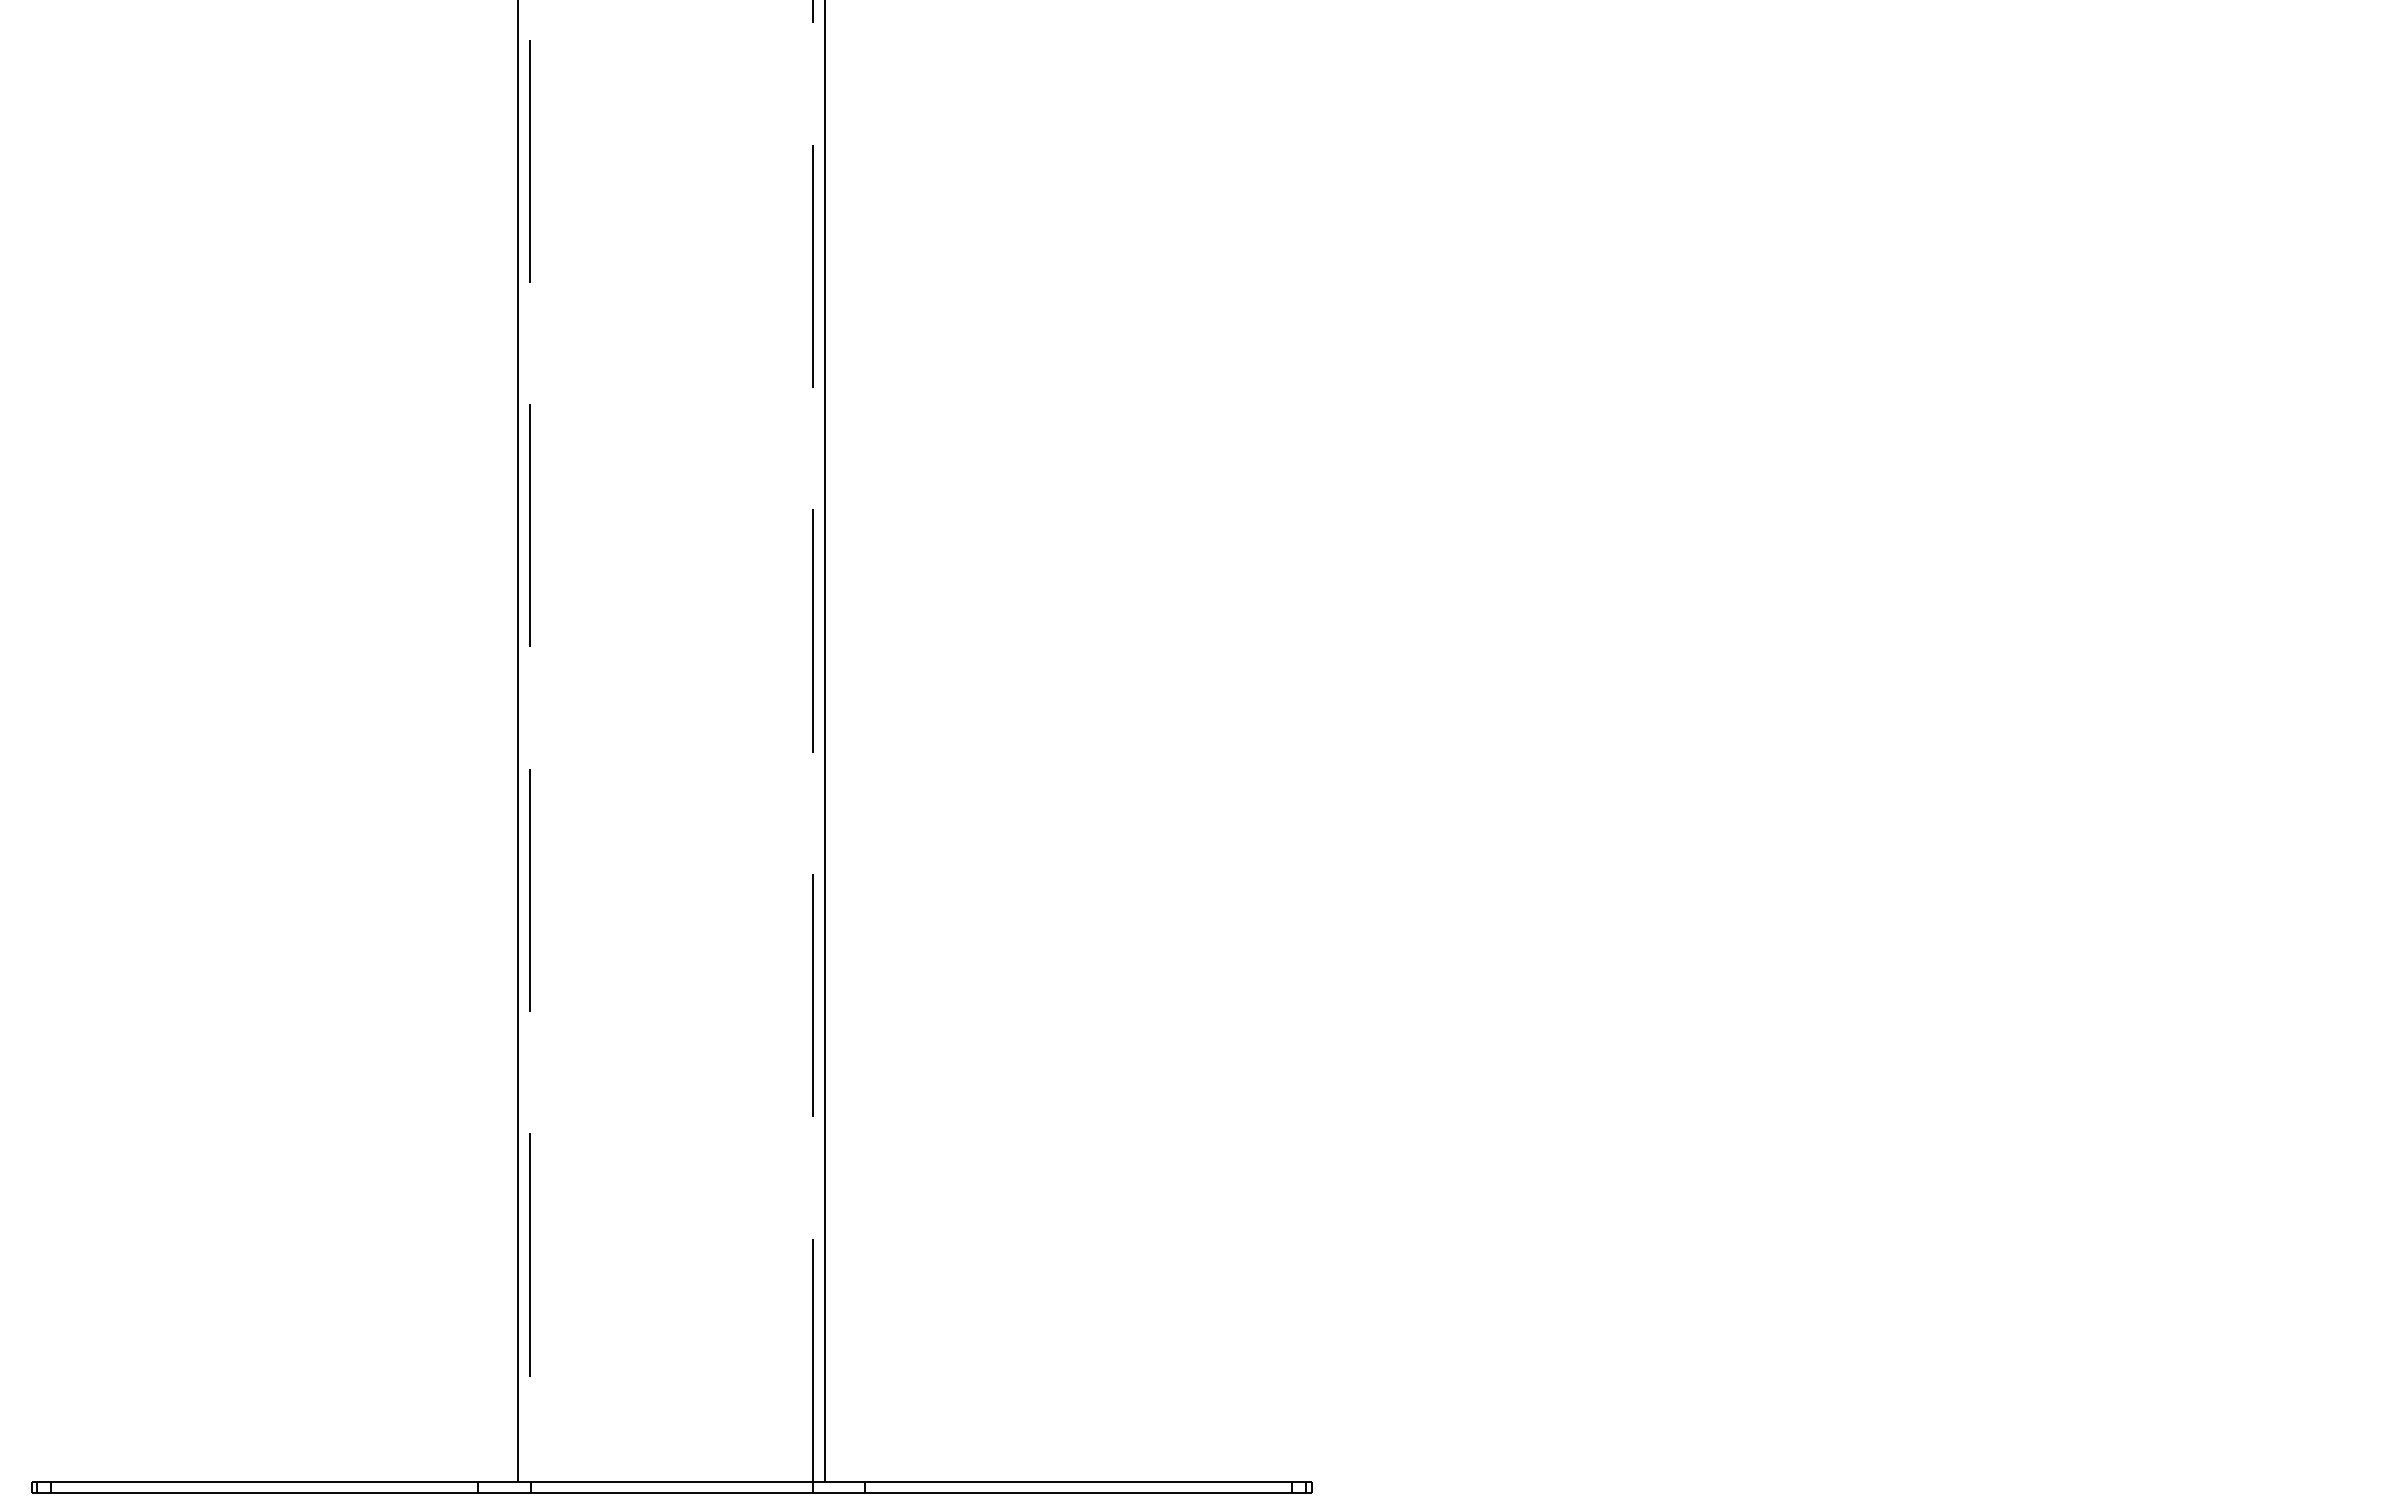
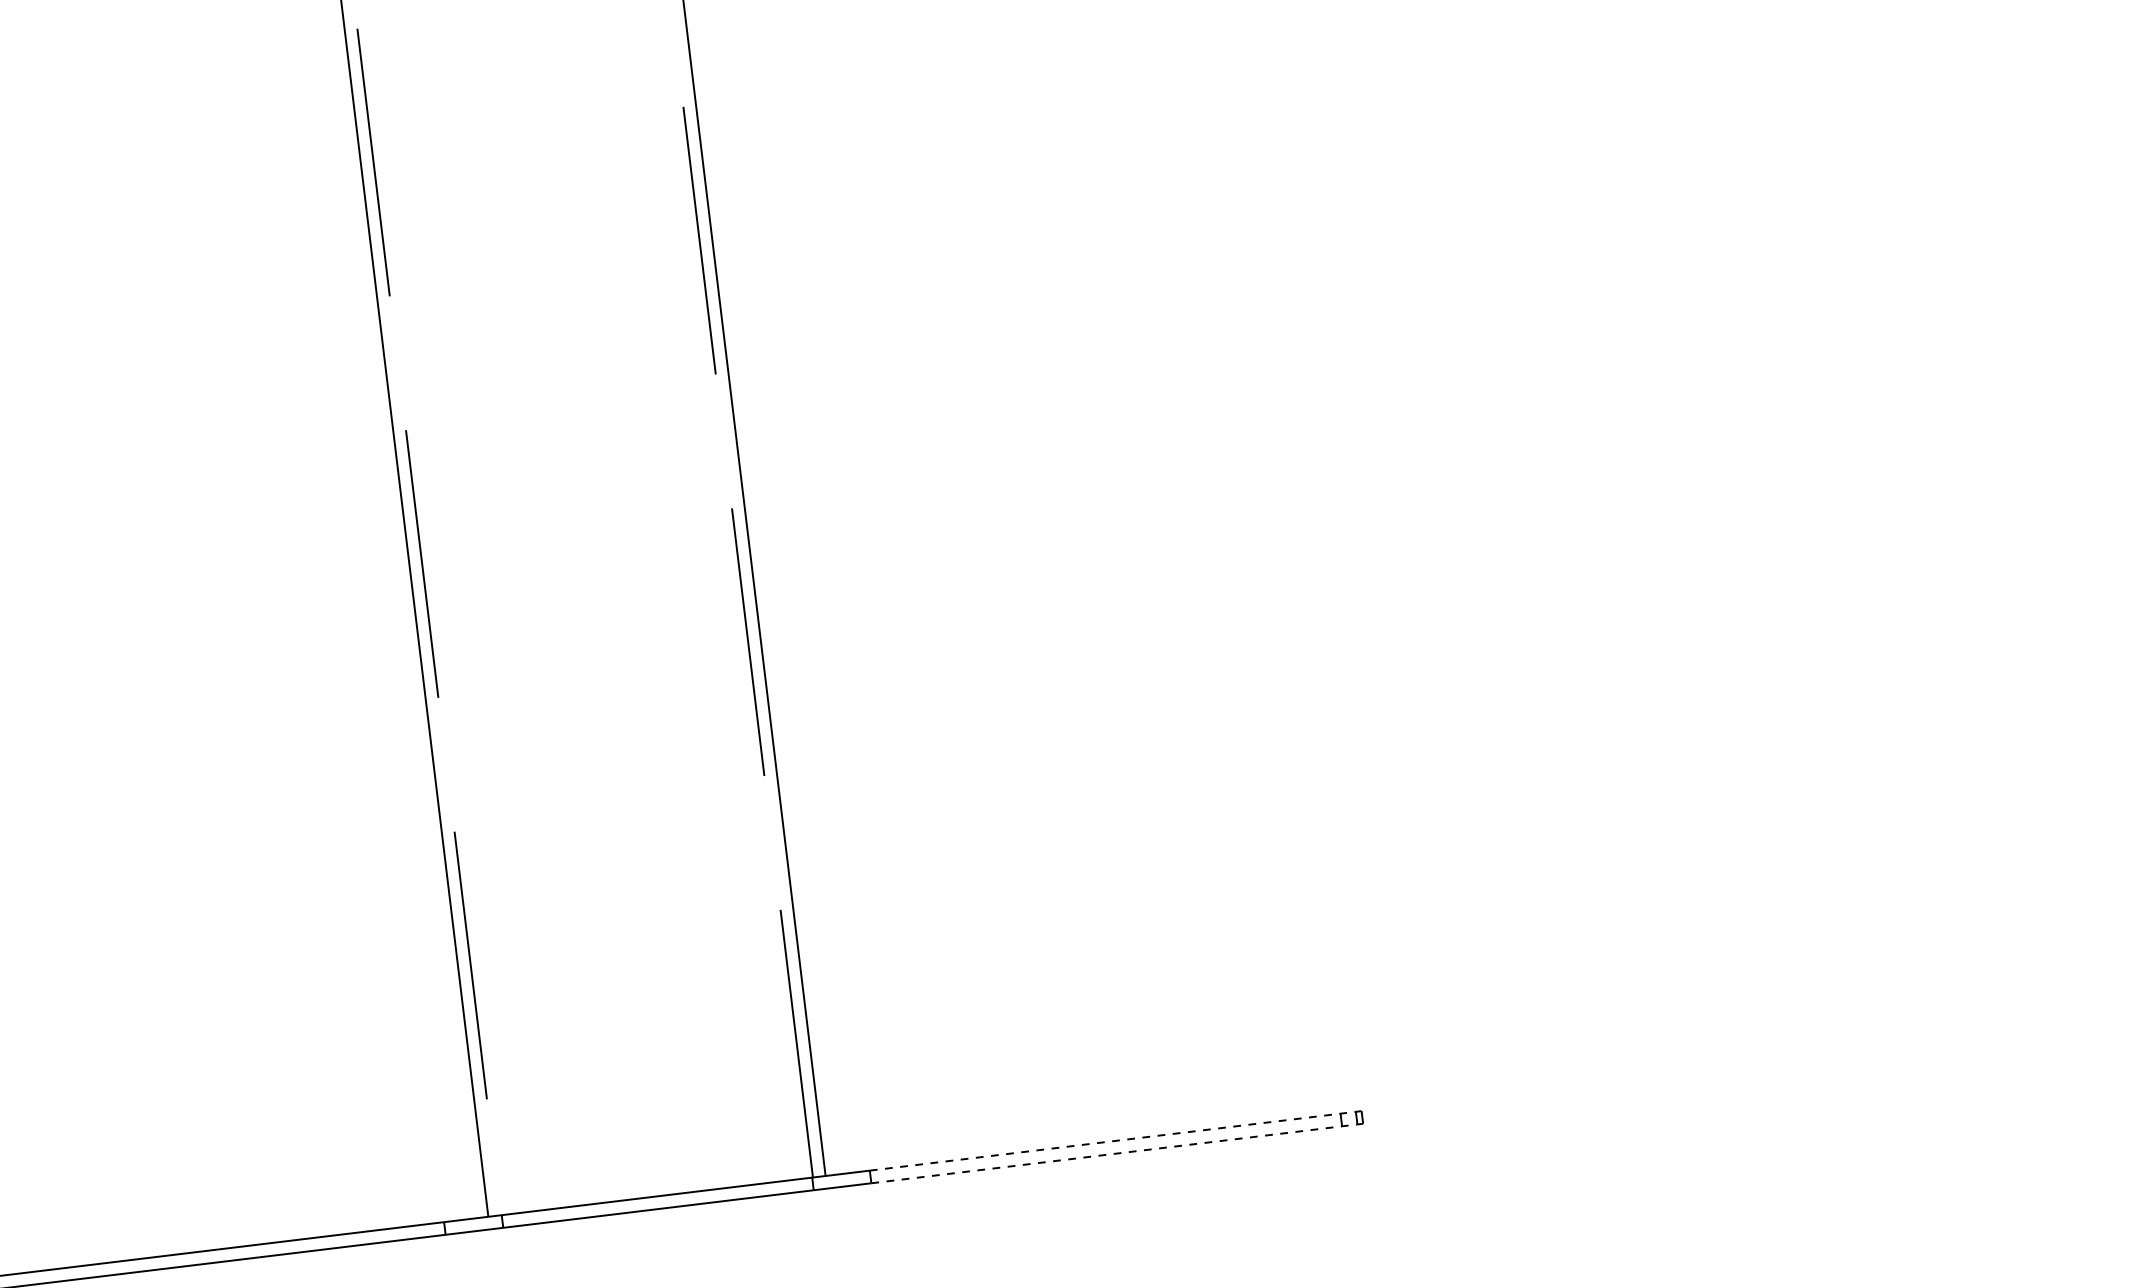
line: (1085, 1481) -> (1112, 1140), solid -> dashed
line: (1085, 1493) -> (1114, 1154), solid -> dashed

